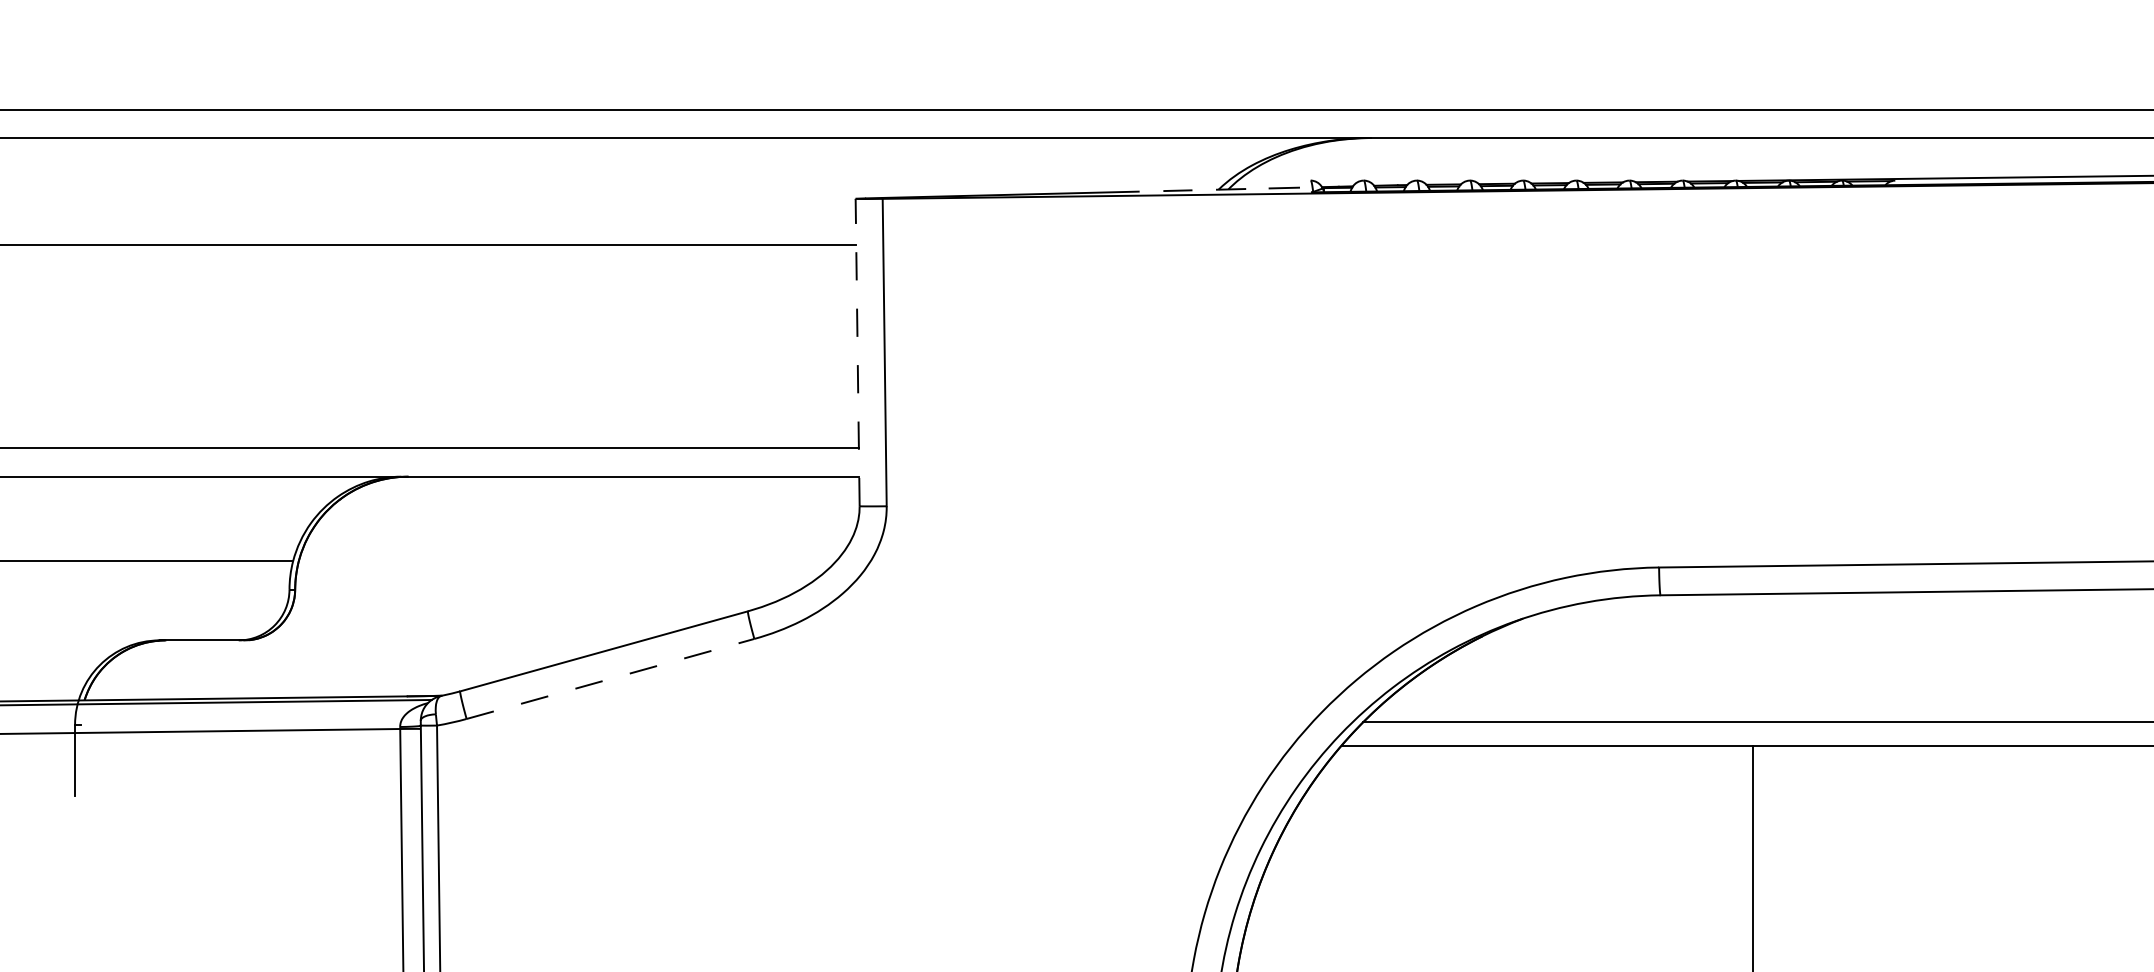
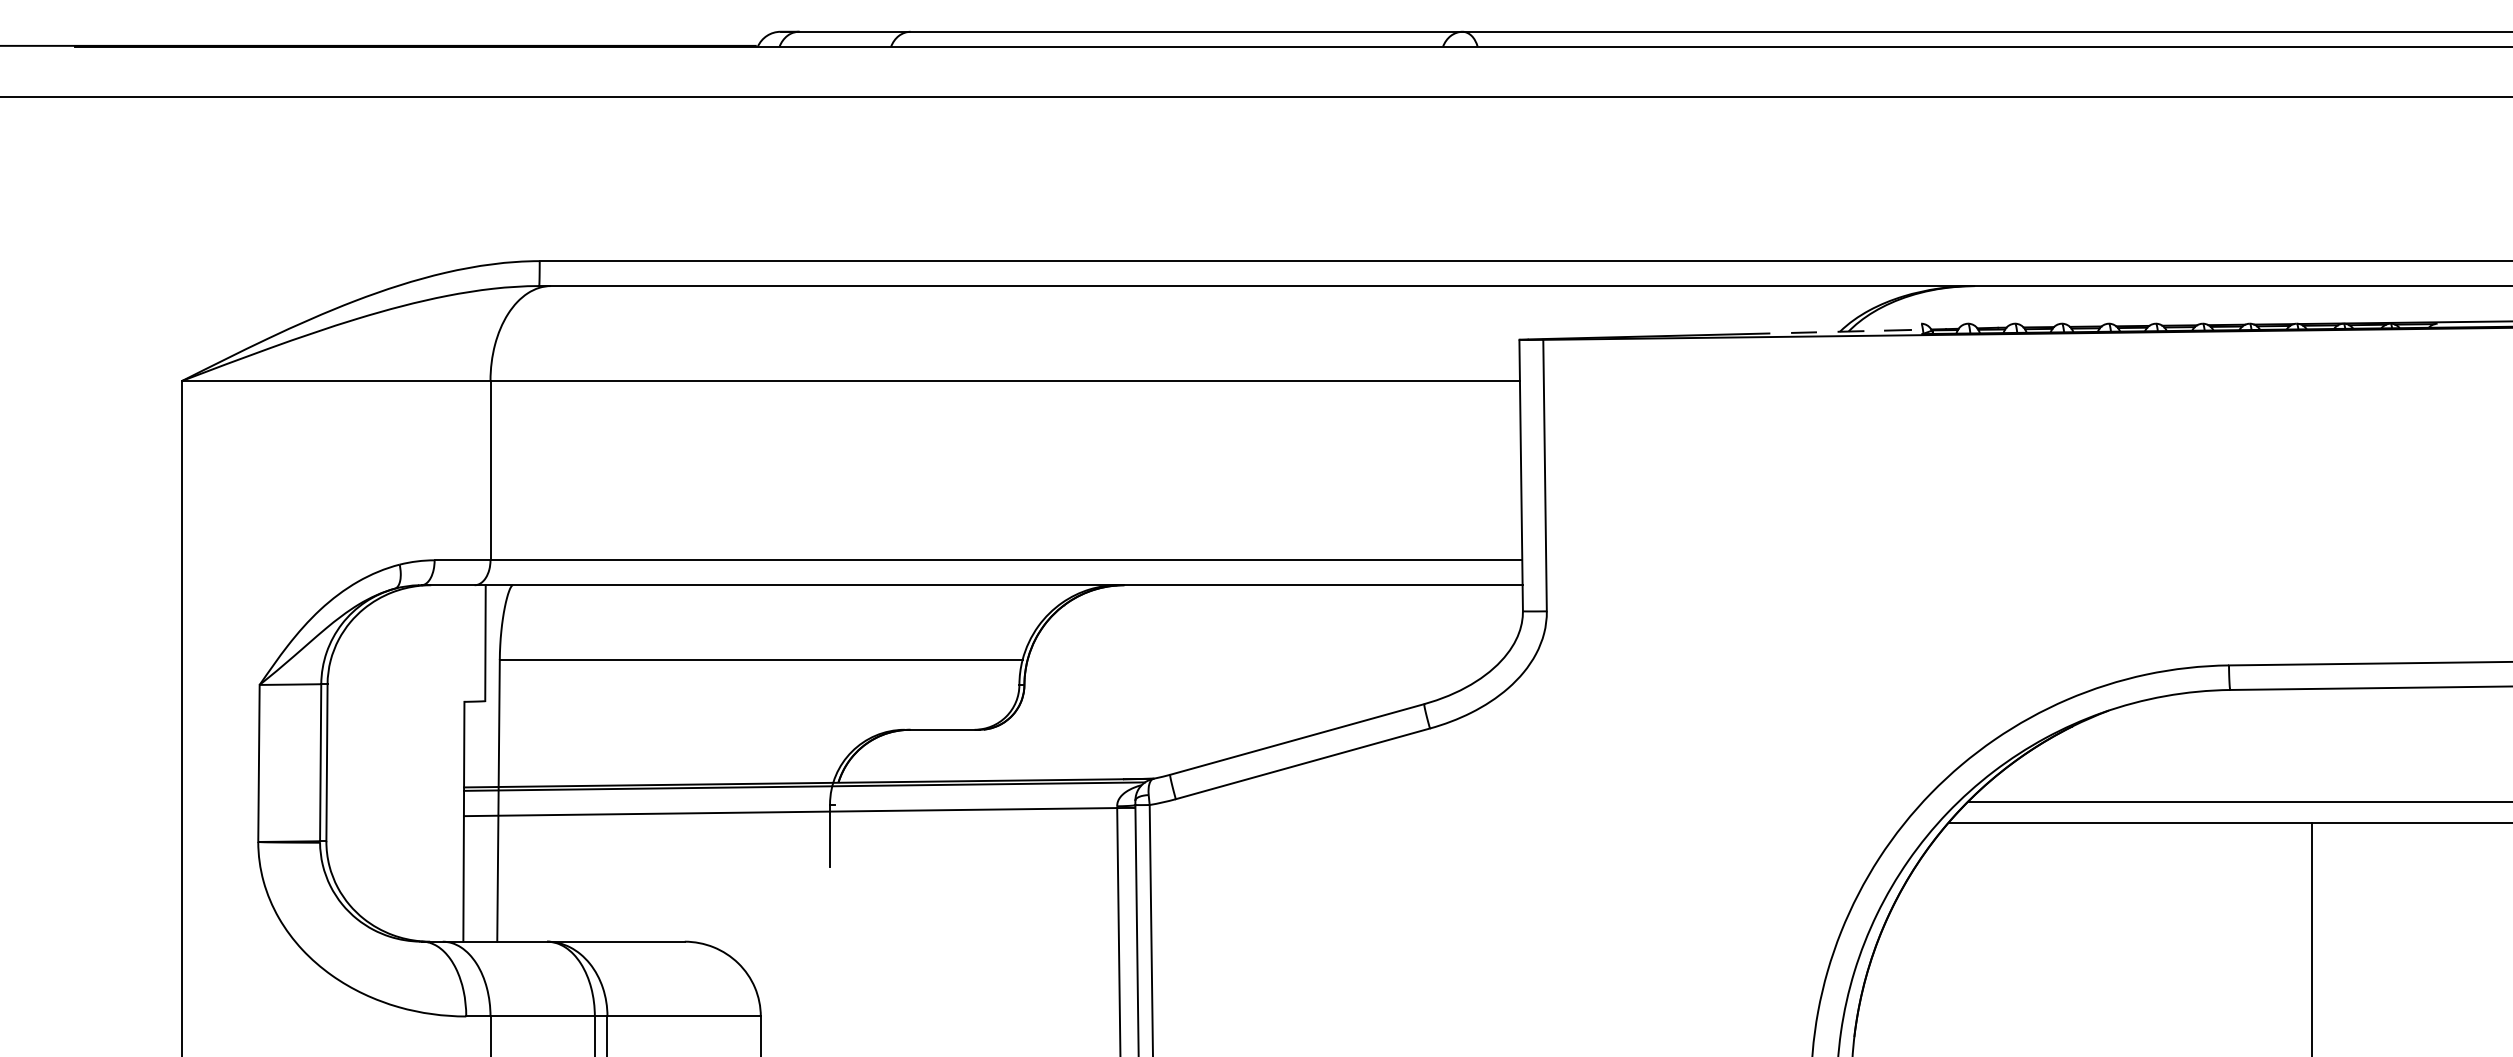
line: (858, 352) -> (1521, 475), dashed -> solid
line: (610, 678) -> (1302, 763), dashed -> solid

